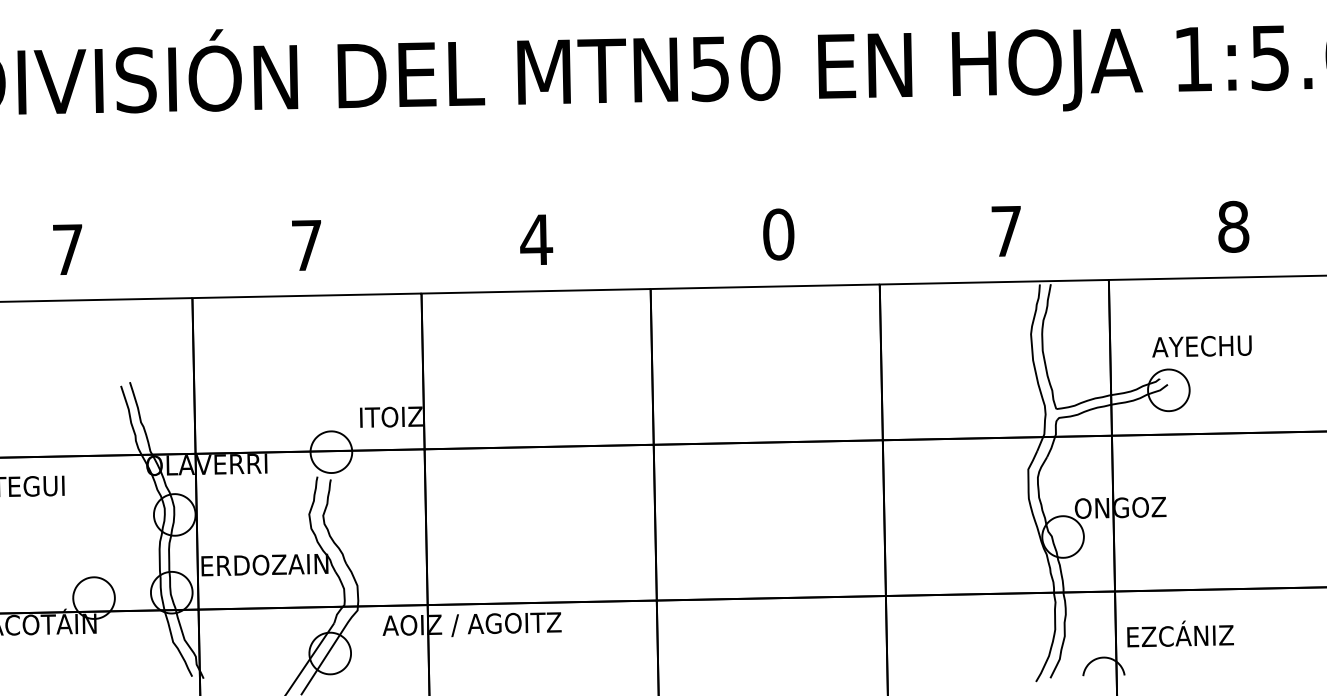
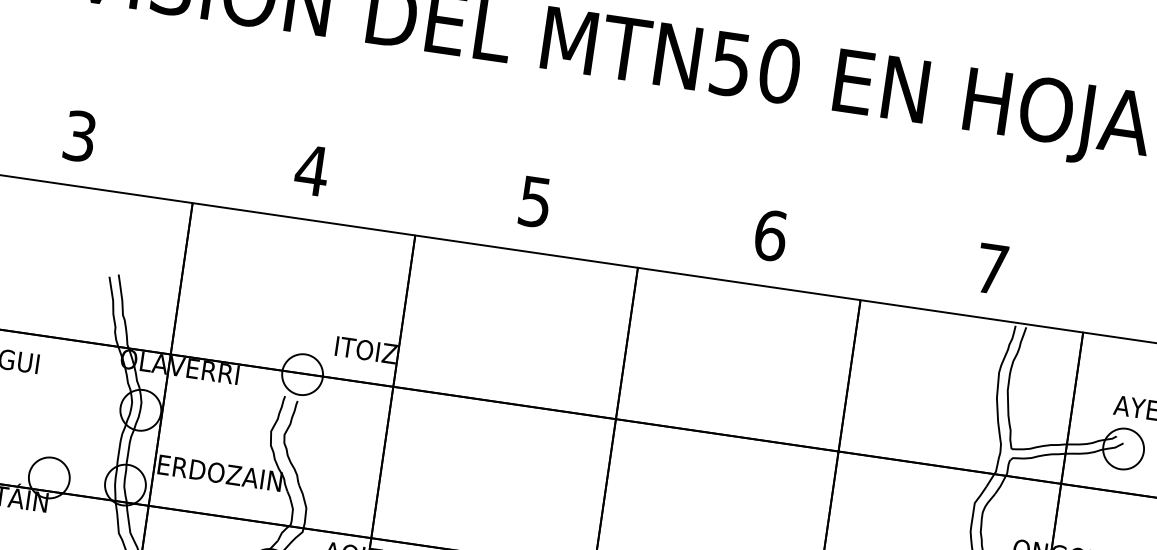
text: (778, 234) -> (770, 235), 0 -> 6
text: (536, 240) -> (535, 202), 4 -> 5
text: (306, 245) -> (311, 170), 7 -> 4
text: (68, 249) -> (80, 136), 7 -> 3

